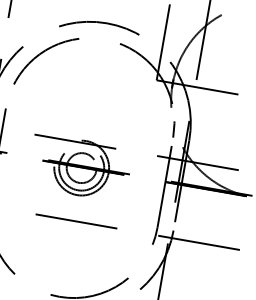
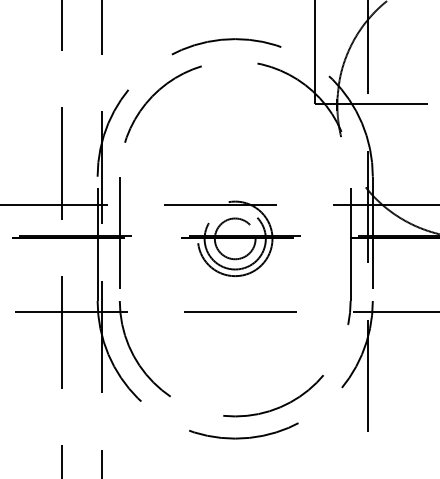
line: (173, 129) -> (349, 165), removed

